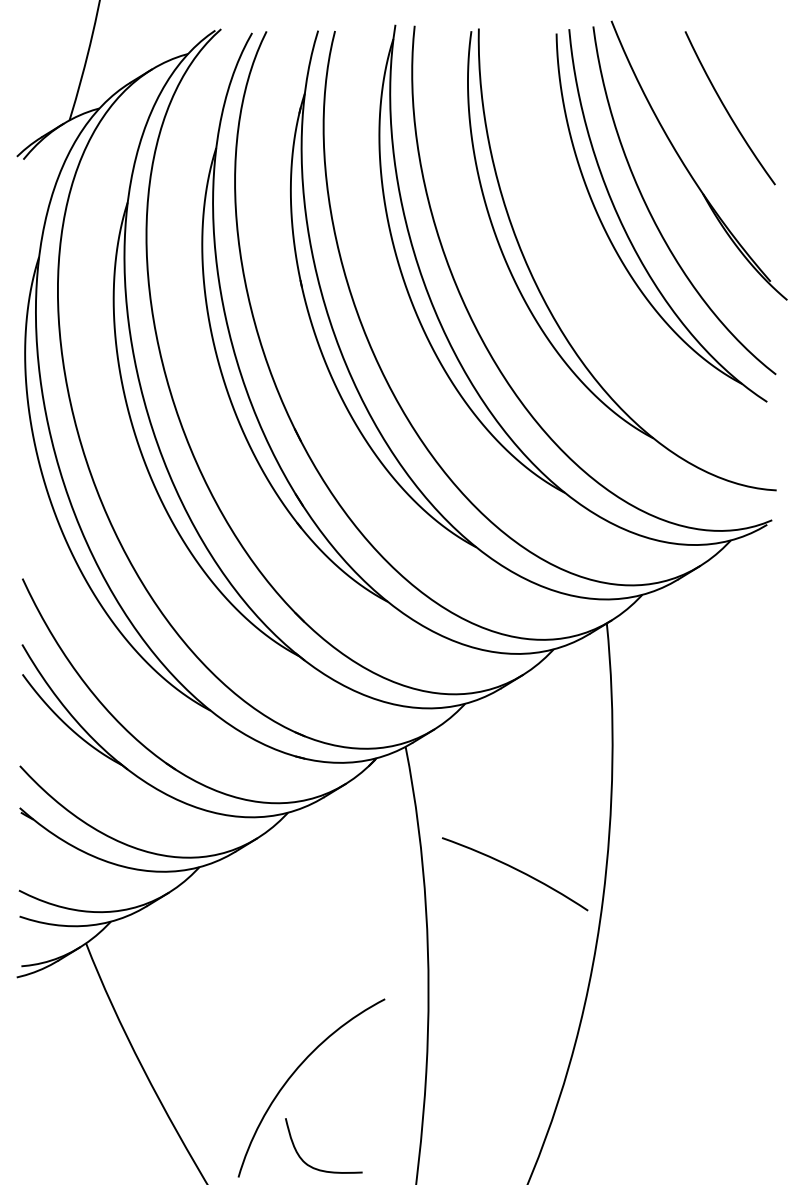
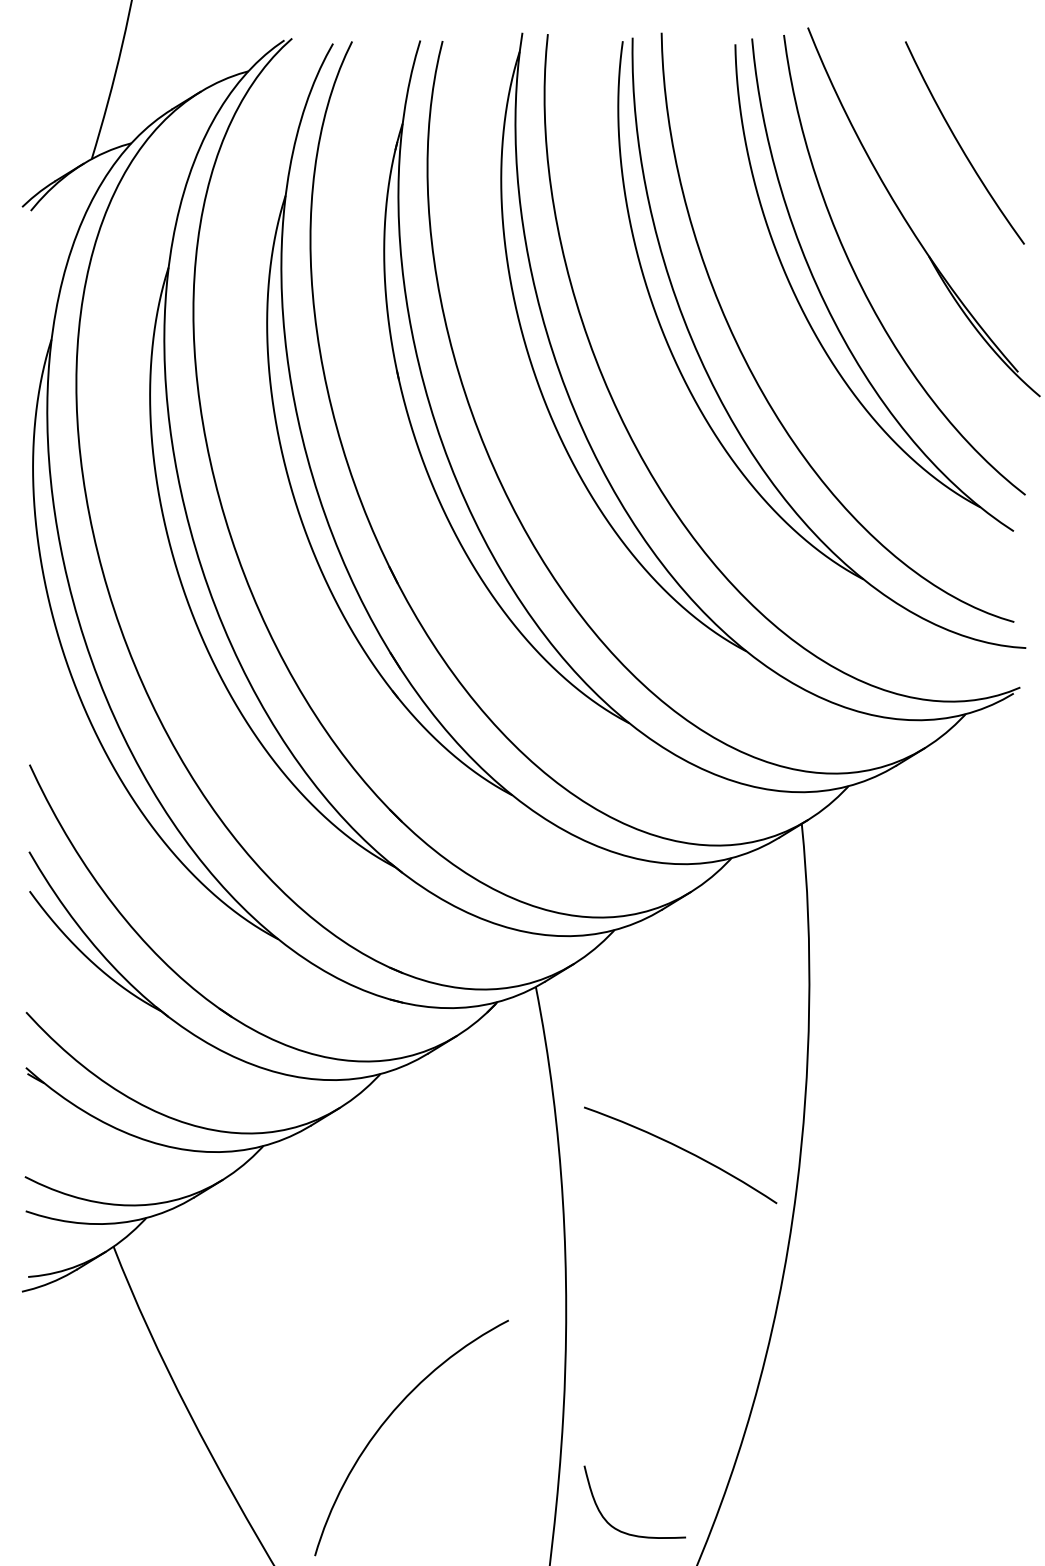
curve: (569, 281) -> (752, 371), added
curve: (312, 1166) -> (619, 1529), moved

